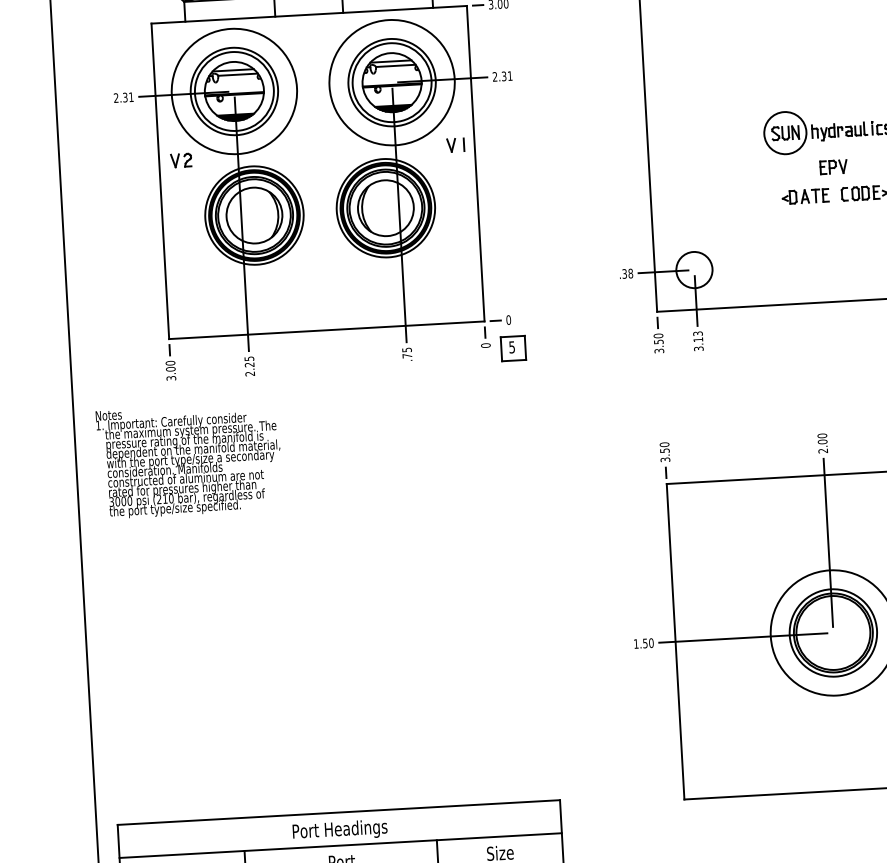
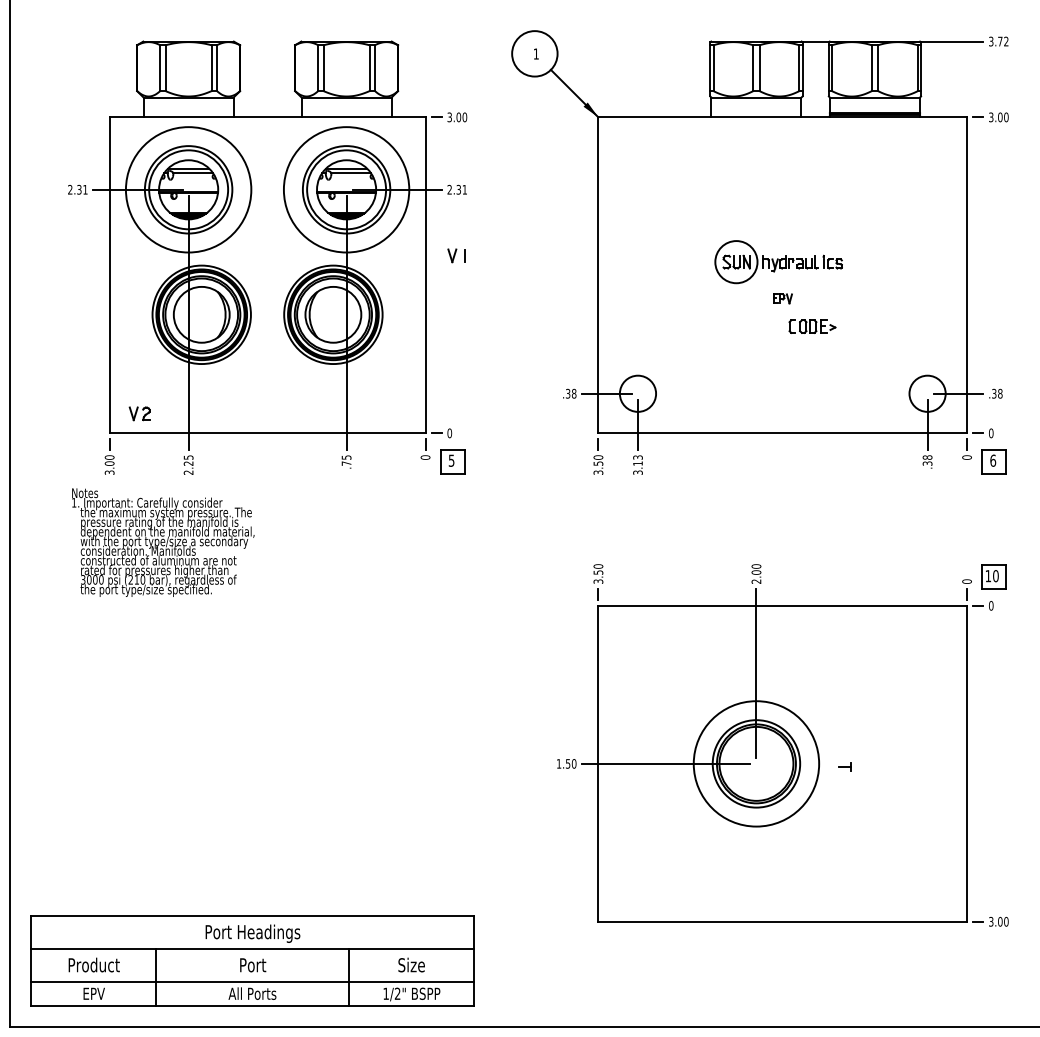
part: (455, 144) -> (456, 255), moved
part: (181, 160) -> (139, 413), moved
part: (833, 166) -> (782, 298), size x0.7
part: (805, 196) -> (752, 326), removed
text: (189, 460) -> (163, 542), moved

